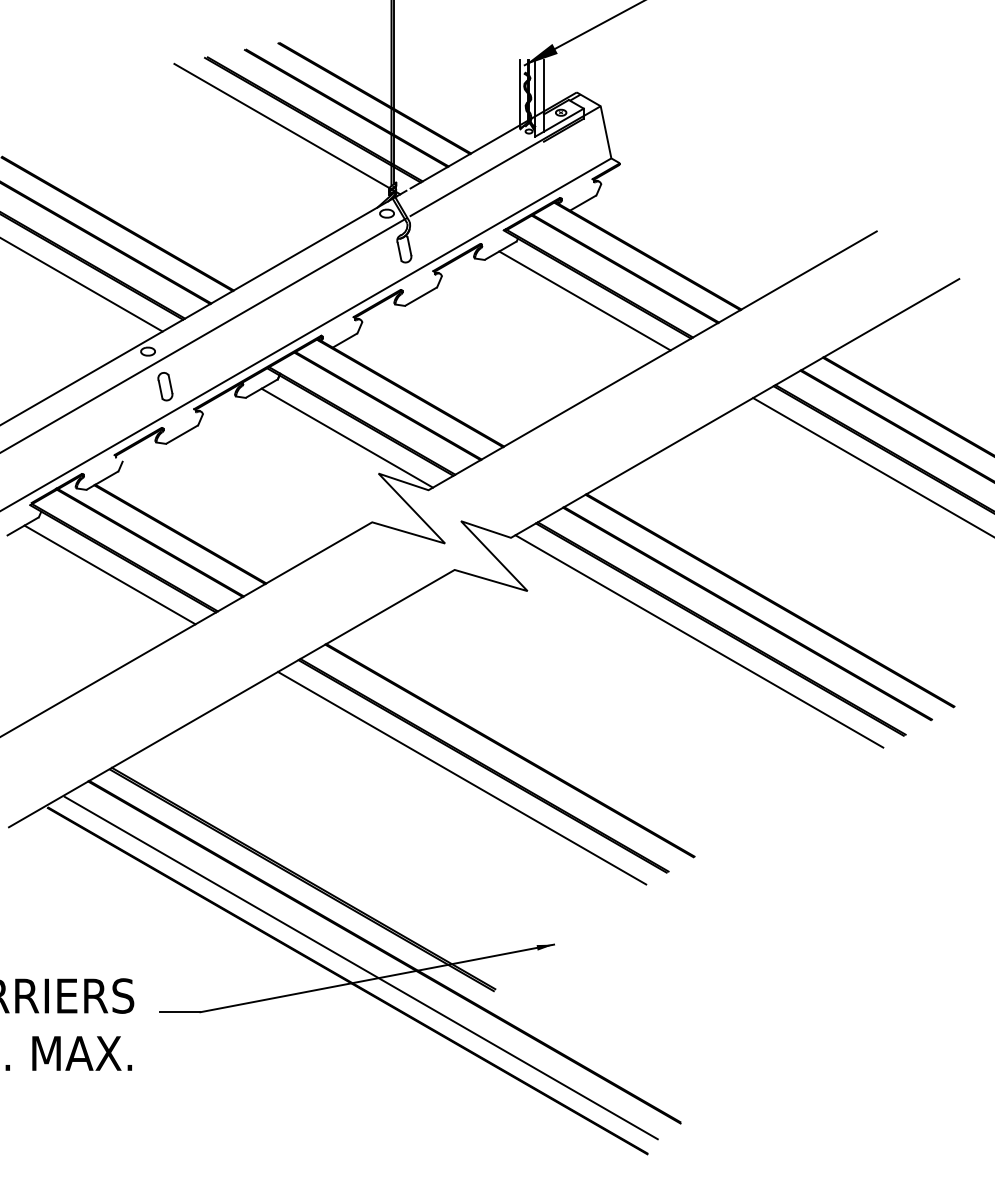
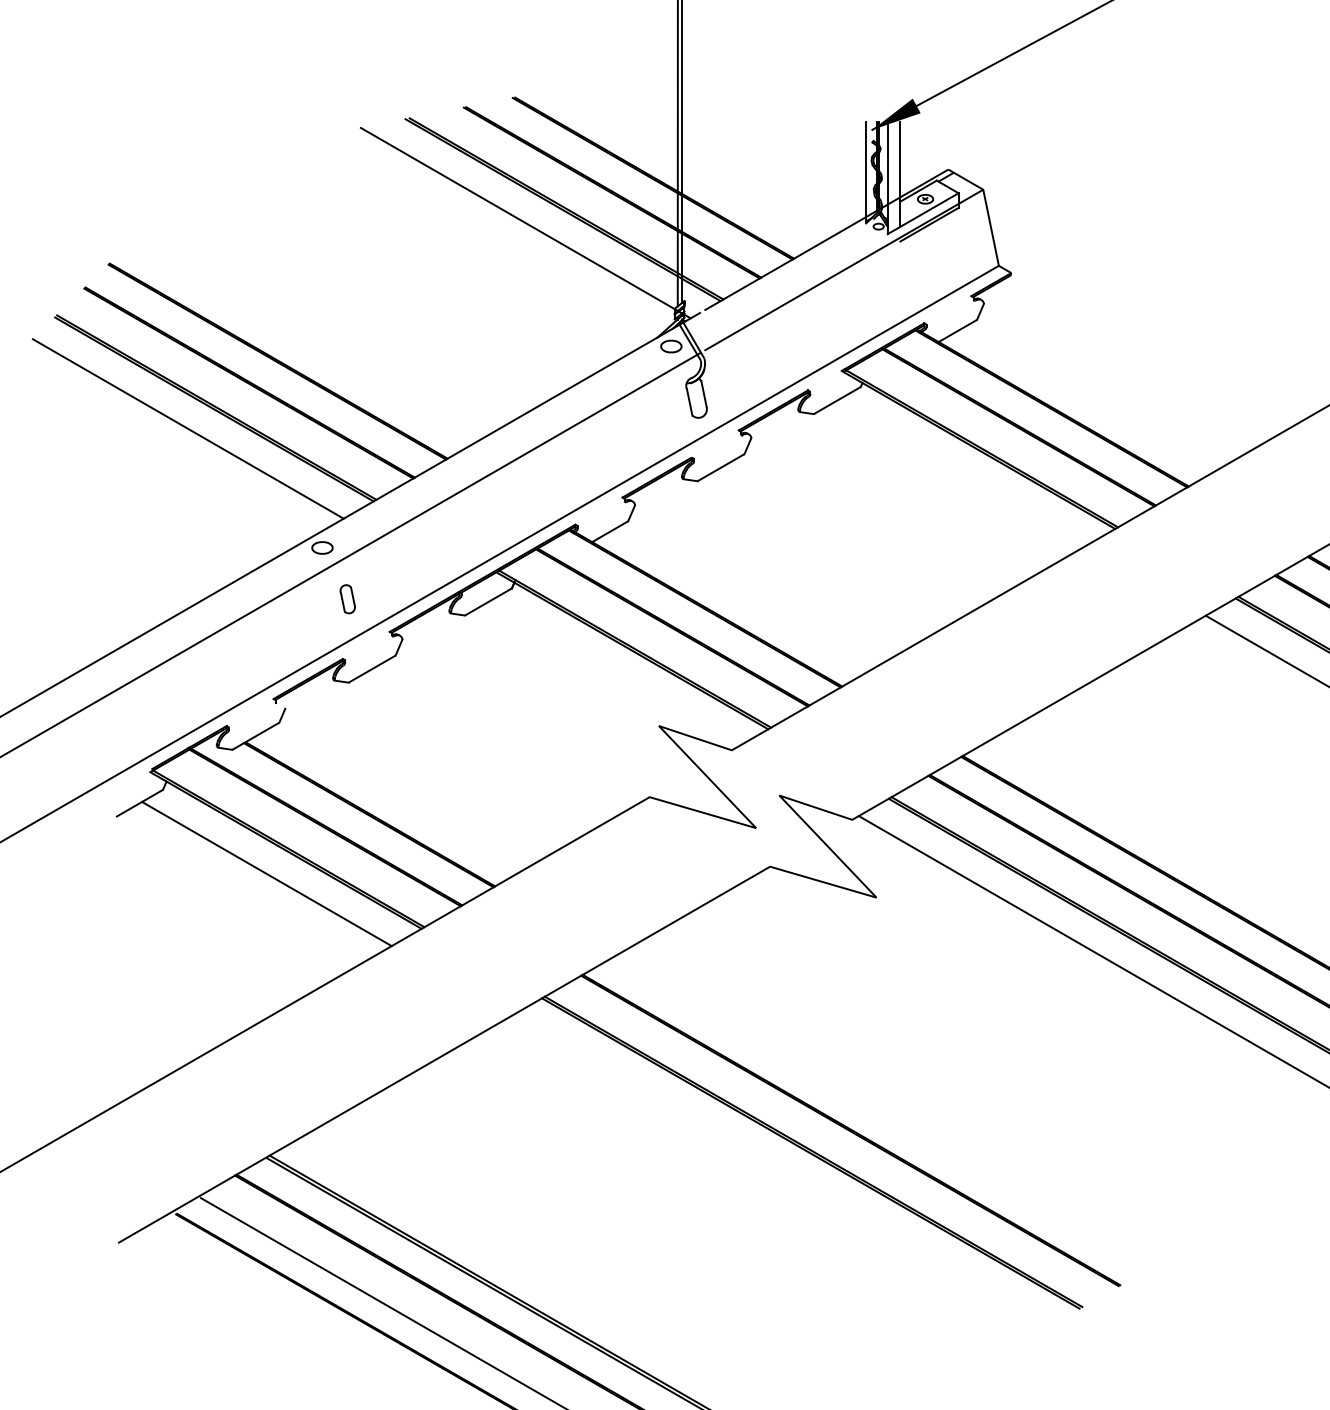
line: (584, 300) -> (959, 473), removed
part: (165, 386) -> (347, 598), size x0.7
line: (346, 437) -> (612, 673), removed
line: (462, 777) -> (781, 1169), removed

